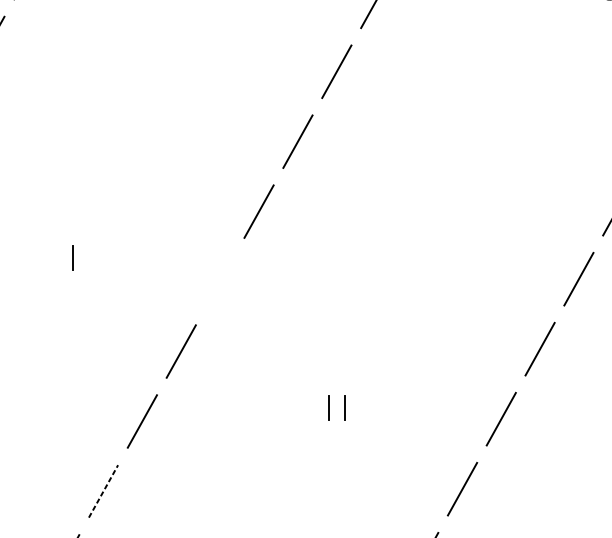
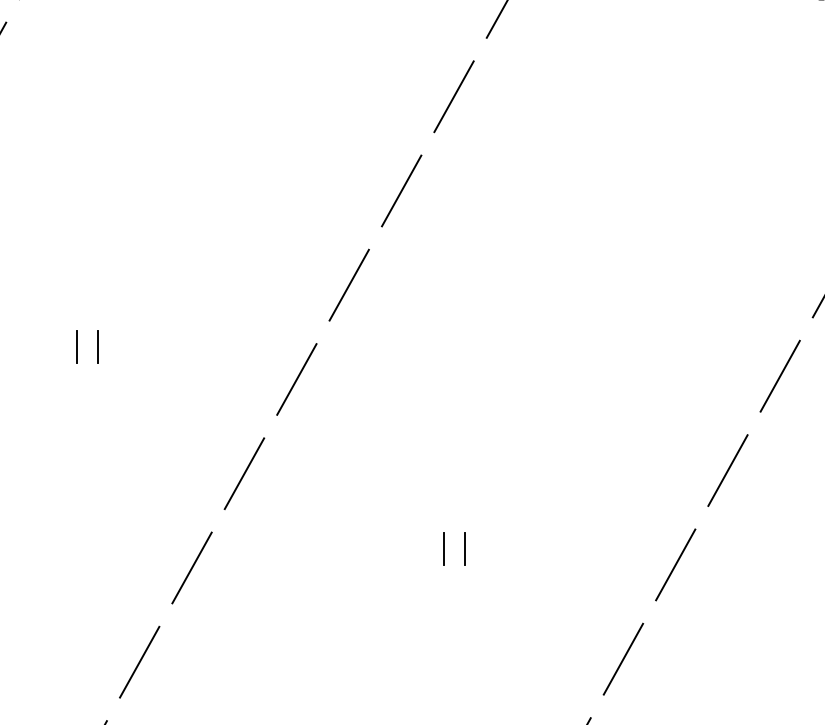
line: (56, 257) -> (76, 347), added
line: (219, 281) -> (296, 379), added
line: (103, 490) -> (139, 661), dashed -> solid

